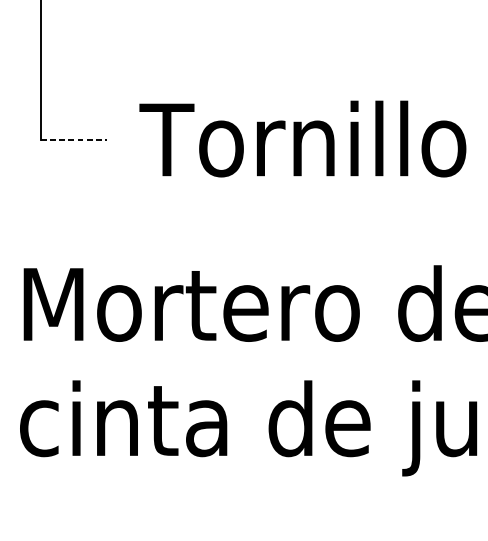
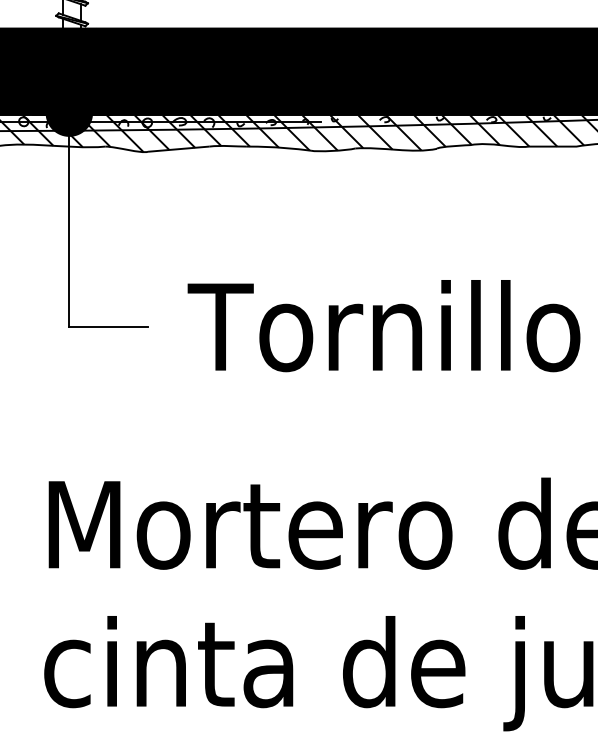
line: (73, 140) -> (108, 327), dashed -> solid

